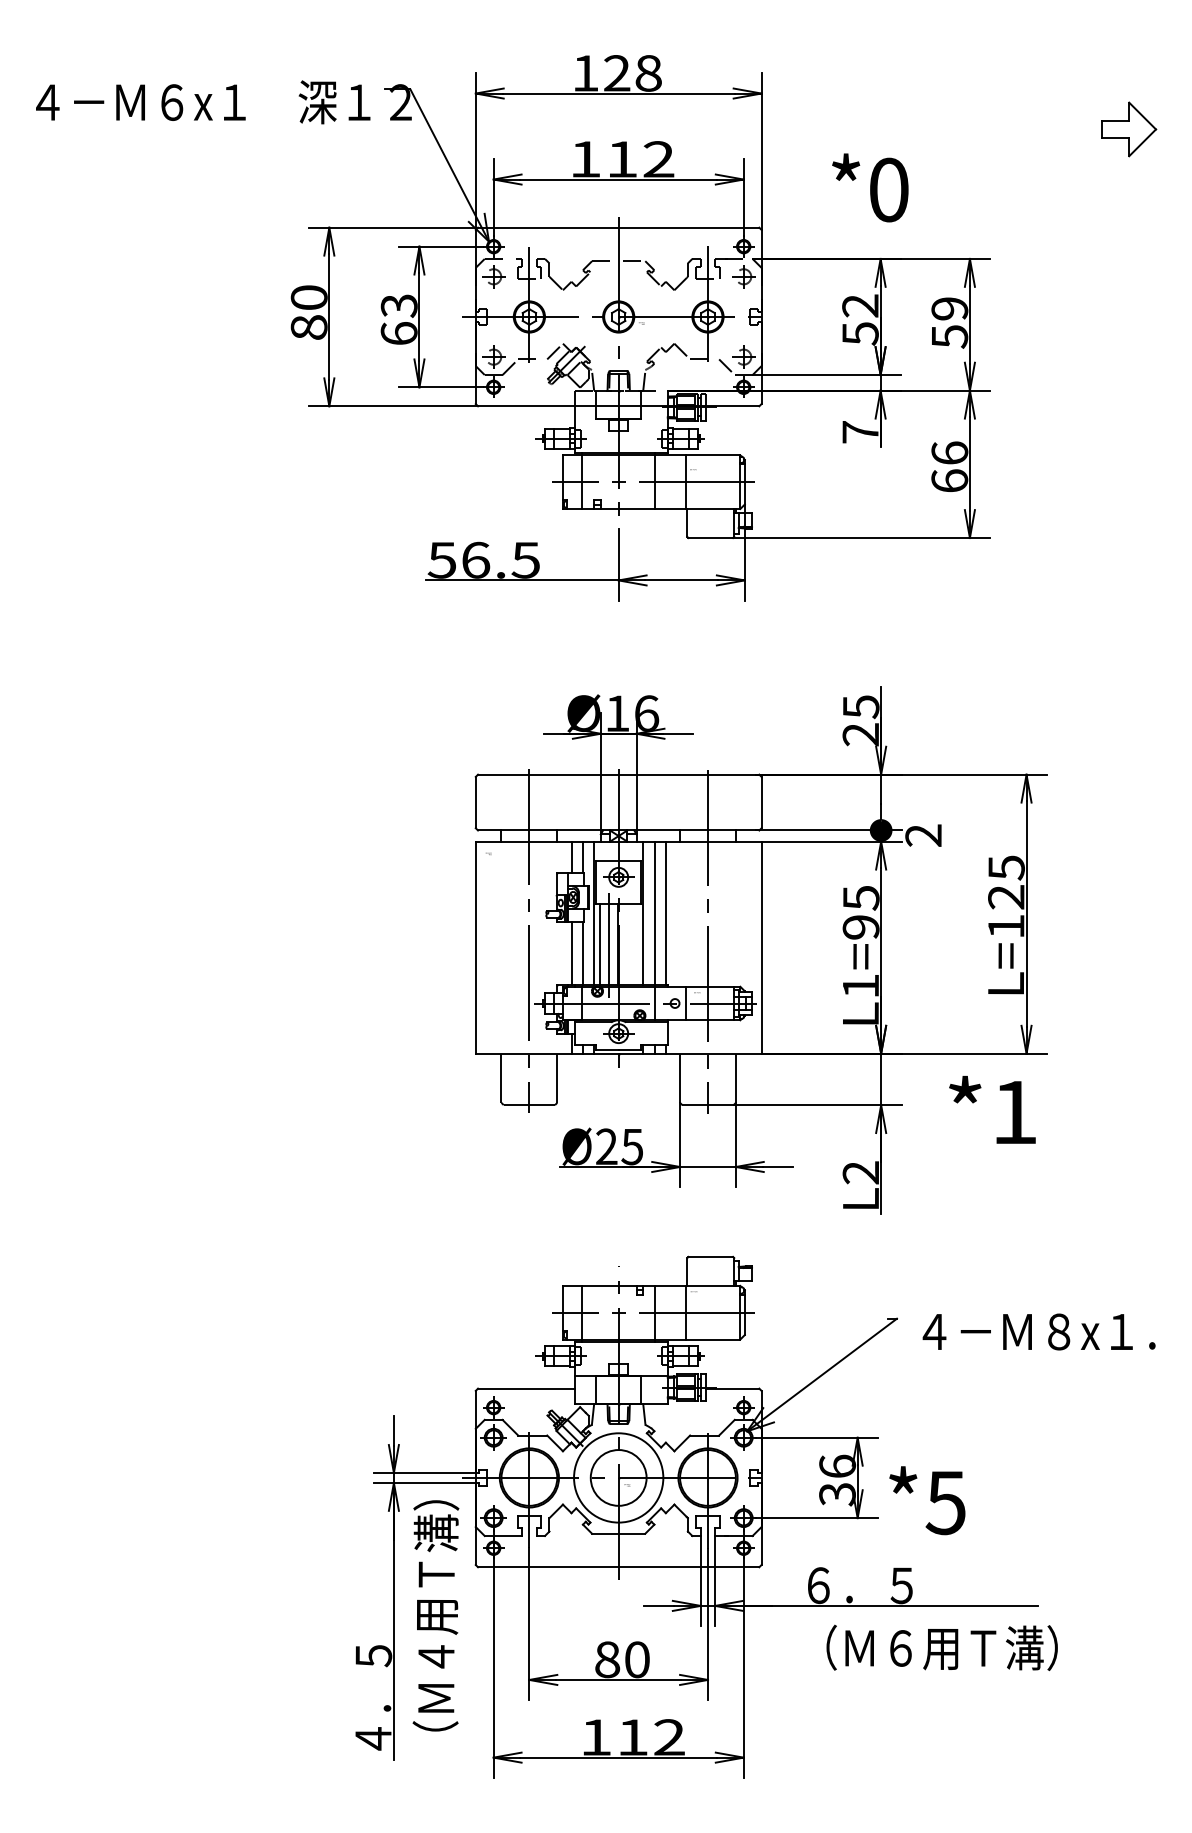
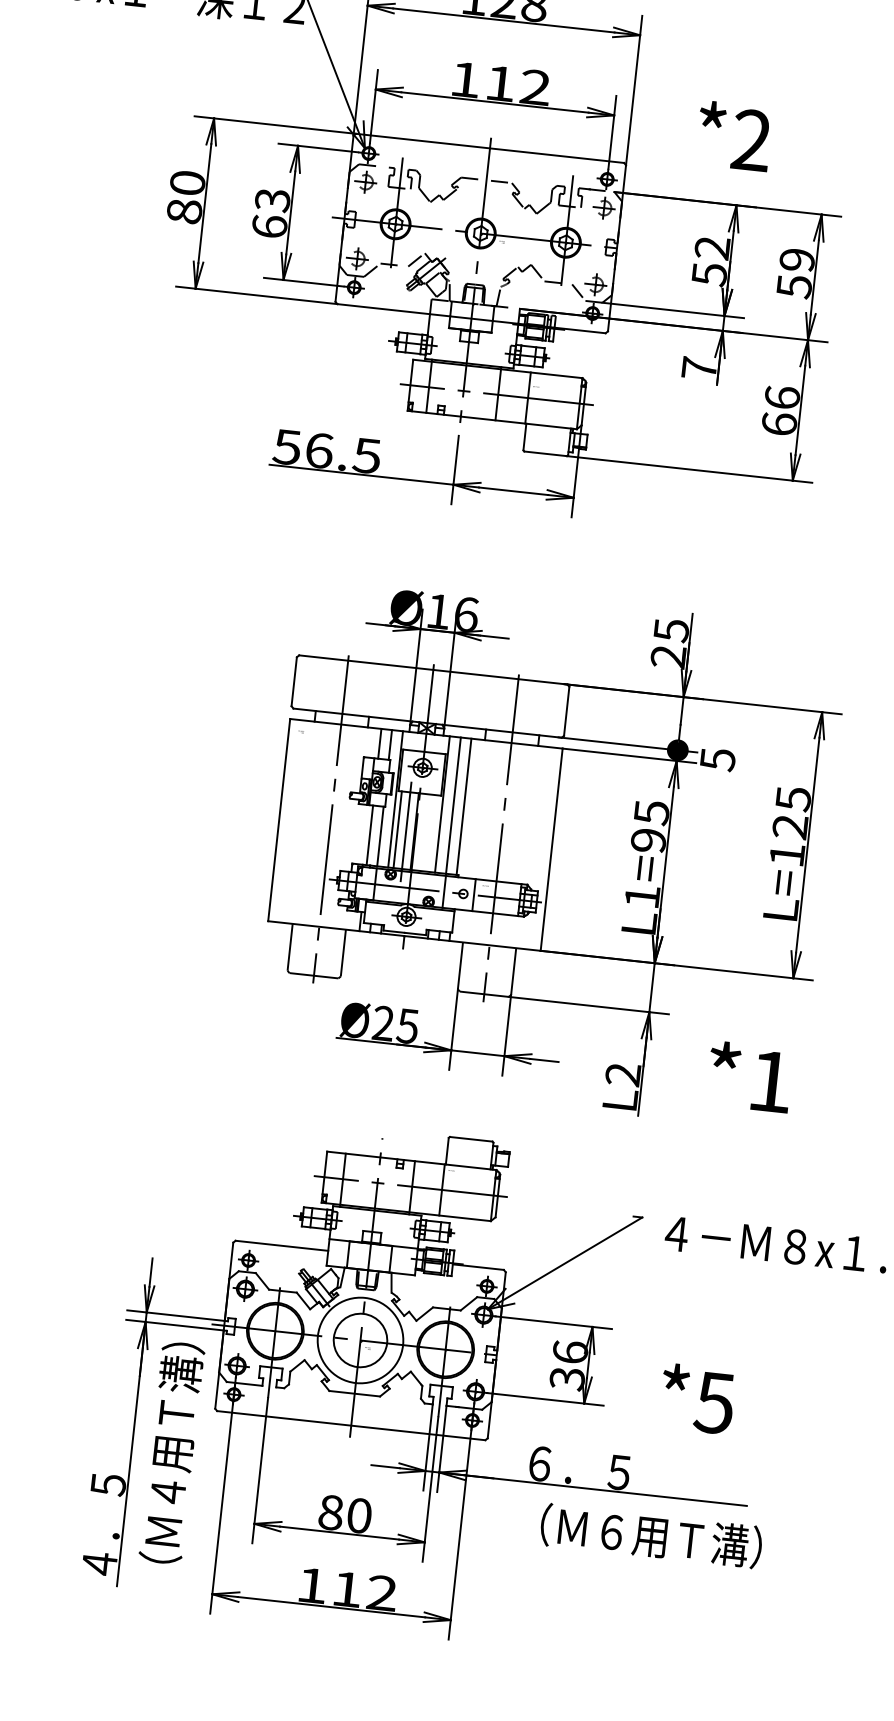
text: (888, 189) -> (751, 139), *0 -> *2
text: (923, 835) -> (717, 759), 2 -> 5
text: (992, 1109) -> (749, 1076), moved
text: (927, 1500) -> (697, 1398), moved

